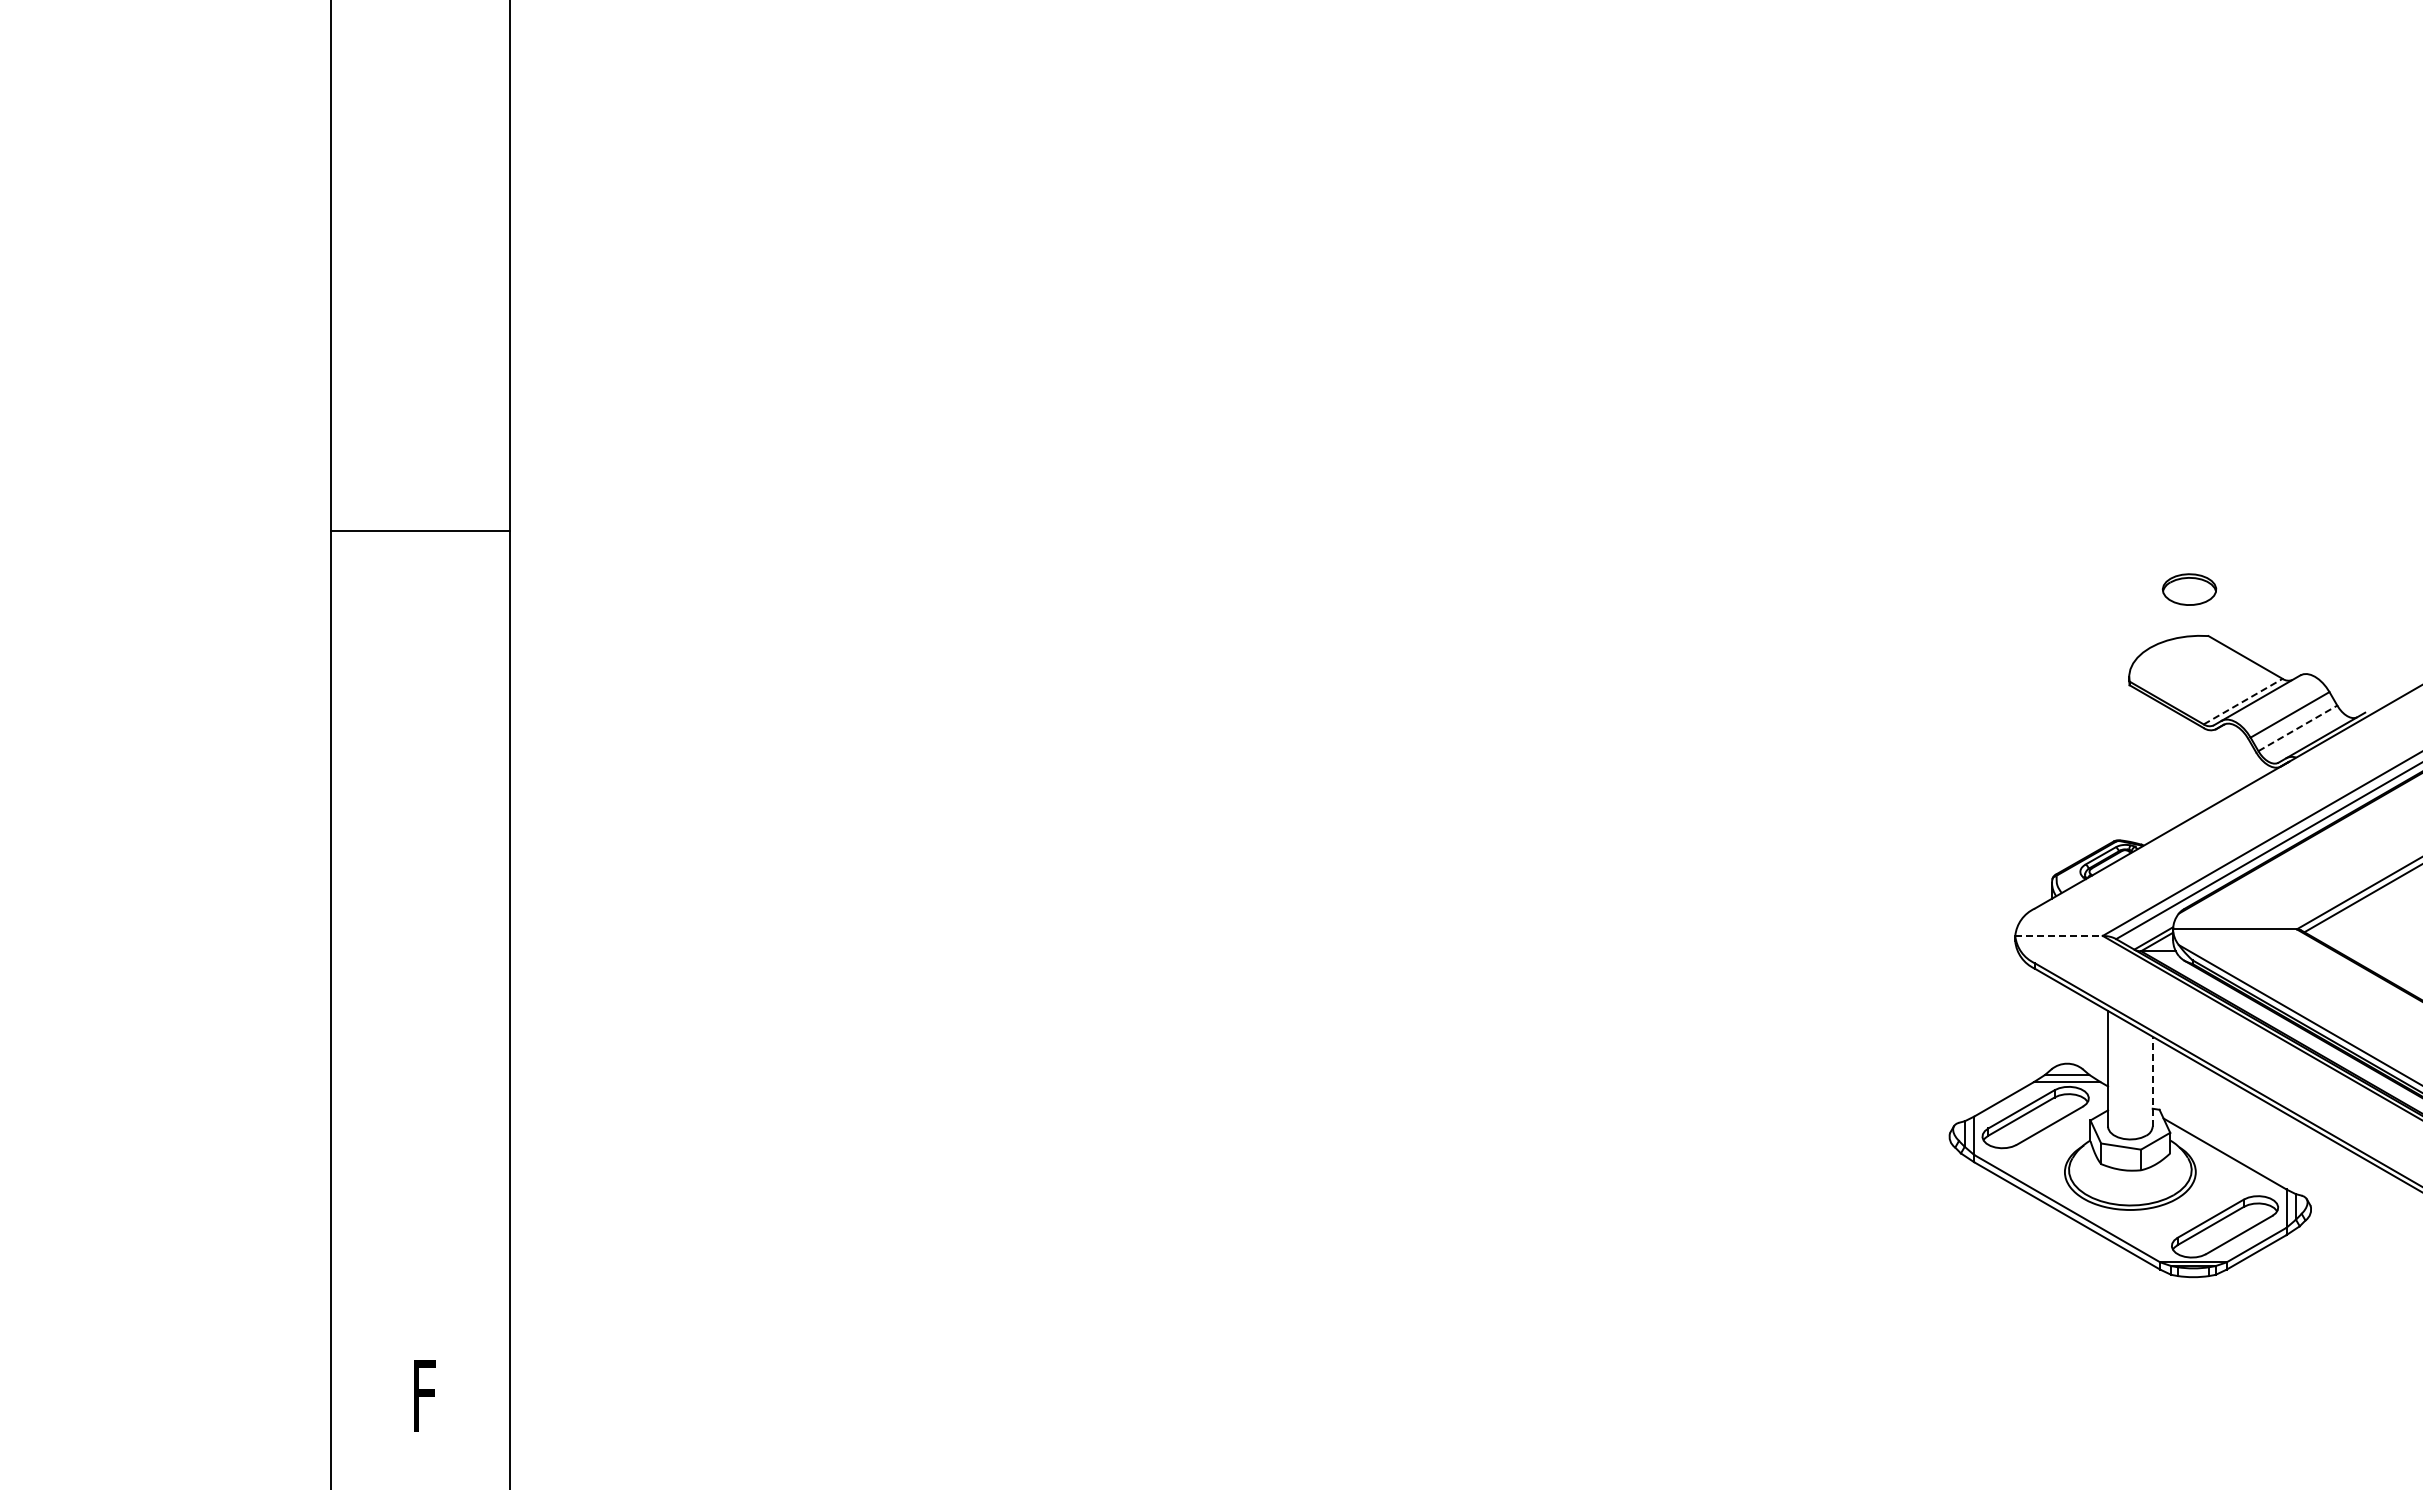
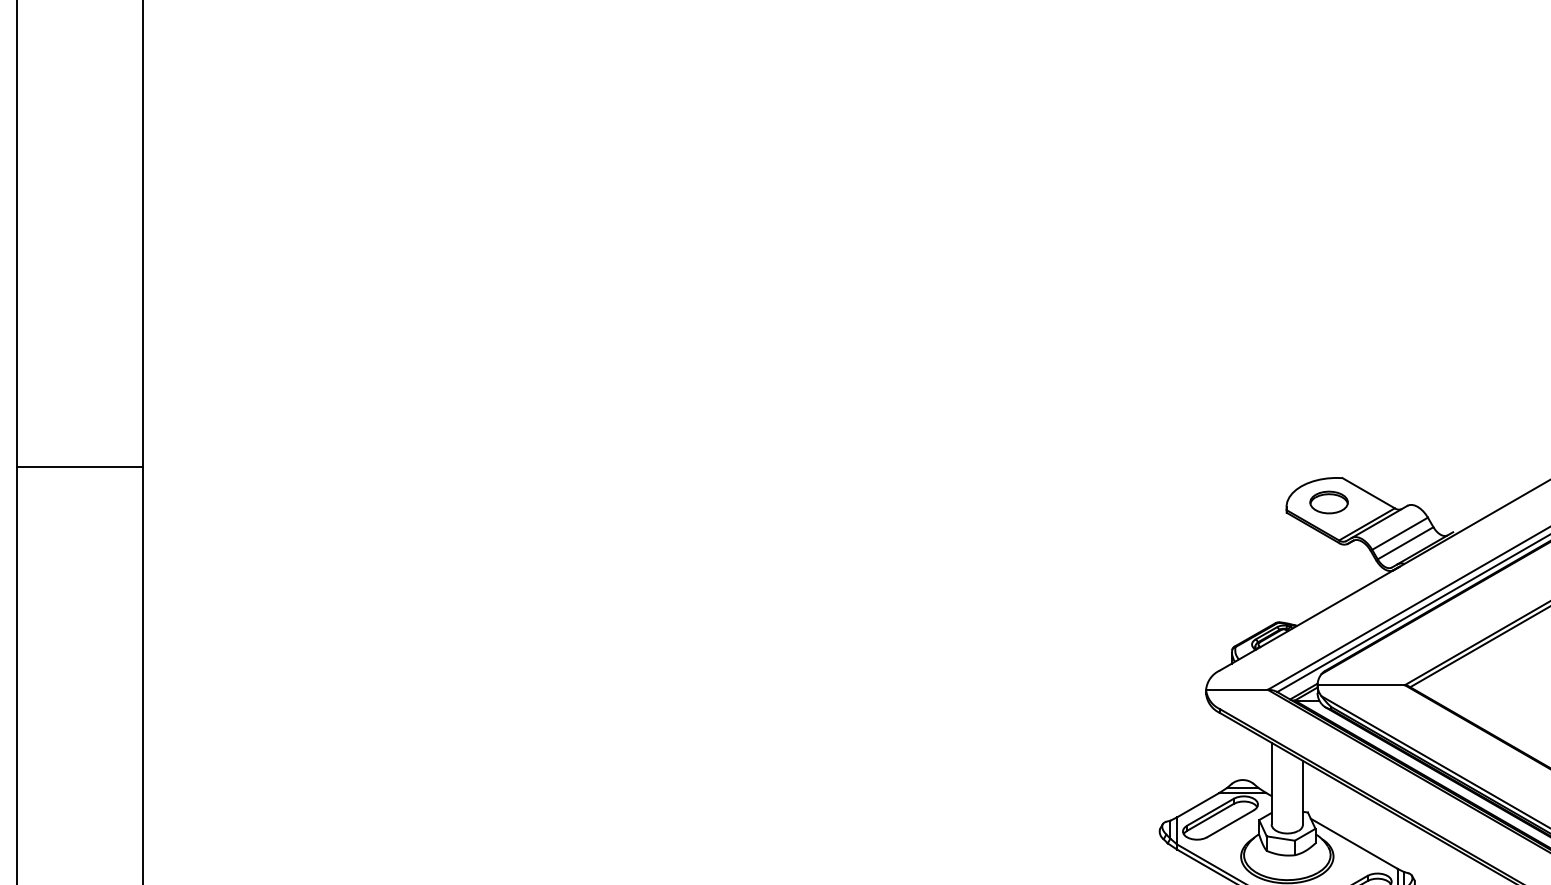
line: (420, 531) -> (80, 467), moved
part: (2189, 589) -> (1329, 502), moved
line: (2243, 701) -> (1367, 524), dashed -> solid
line: (2297, 728) -> (1405, 543), dashed -> solid
line: (2059, 935) -> (1237, 689), dashed -> solid
line: (2152, 1081) -> (1302, 792), dashed -> solid

